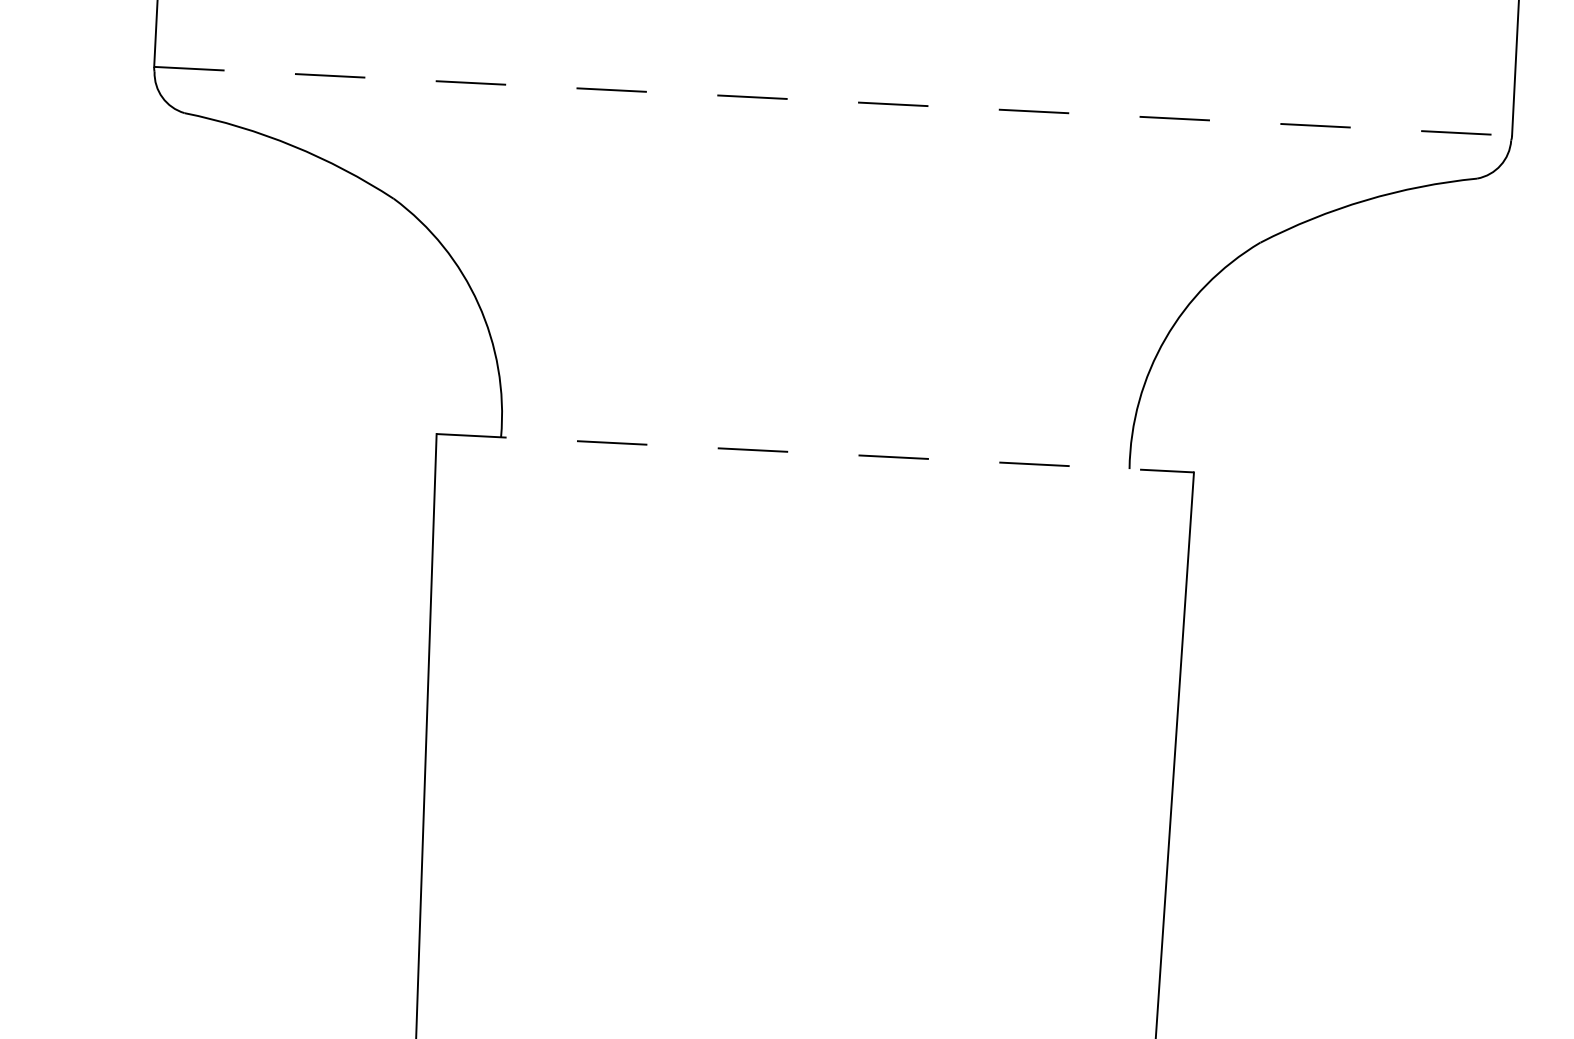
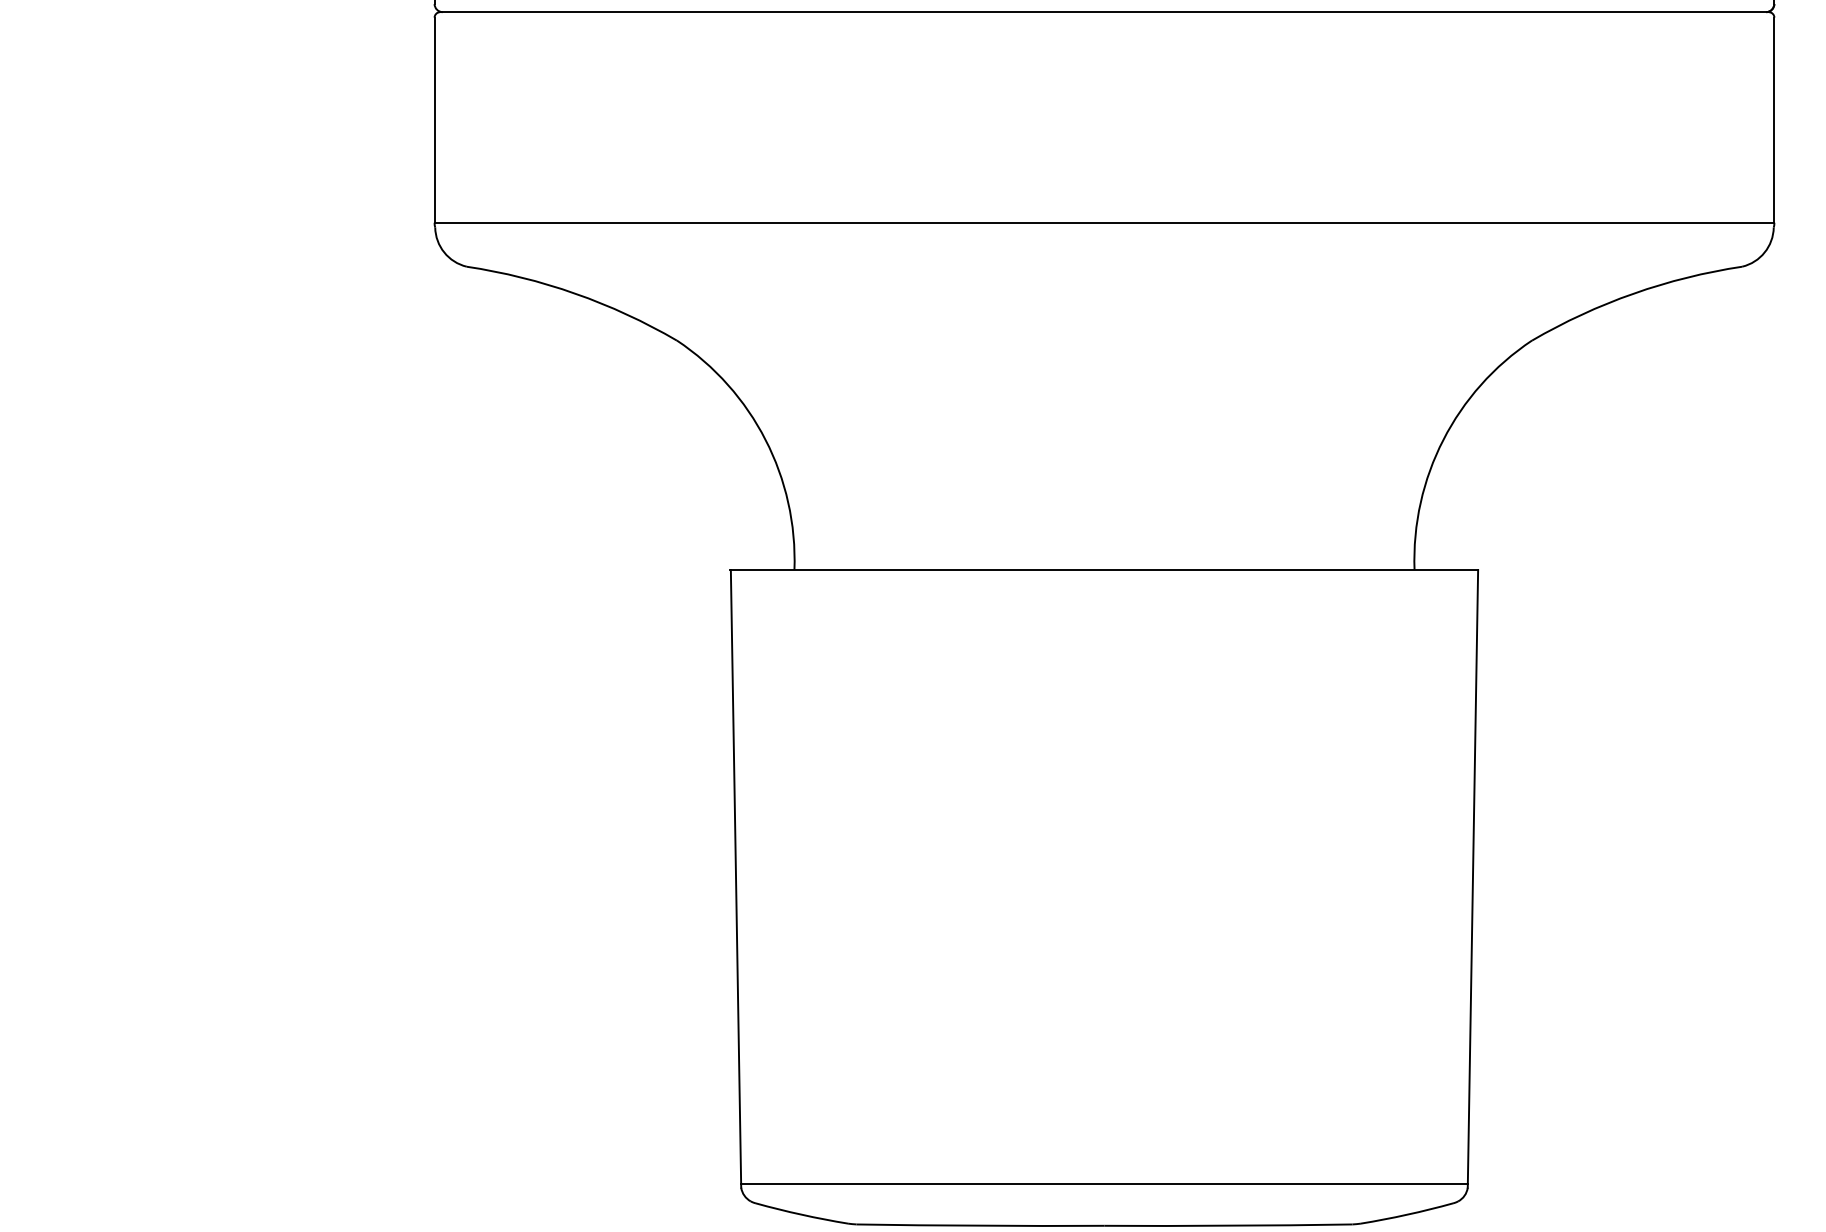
line: (833, 101) -> (1104, 222), dashed -> solid
line: (815, 452) -> (1104, 569), dashed -> solid

